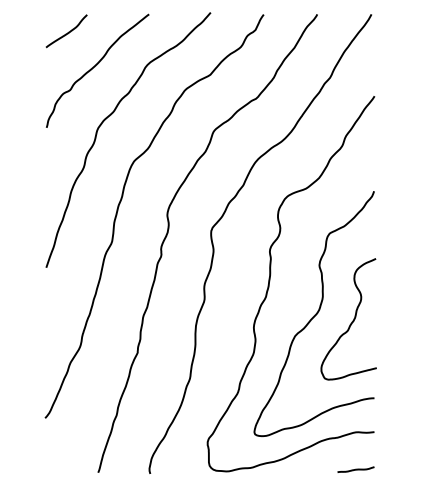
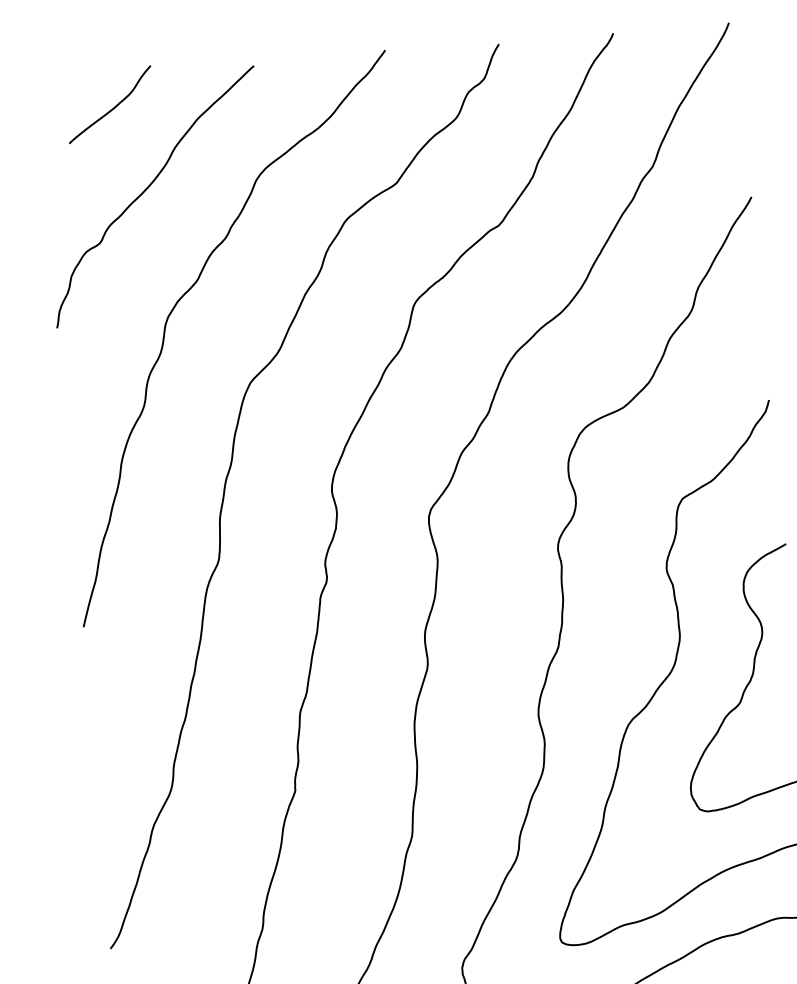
curve: (67, 32) -> (112, 107), moved

